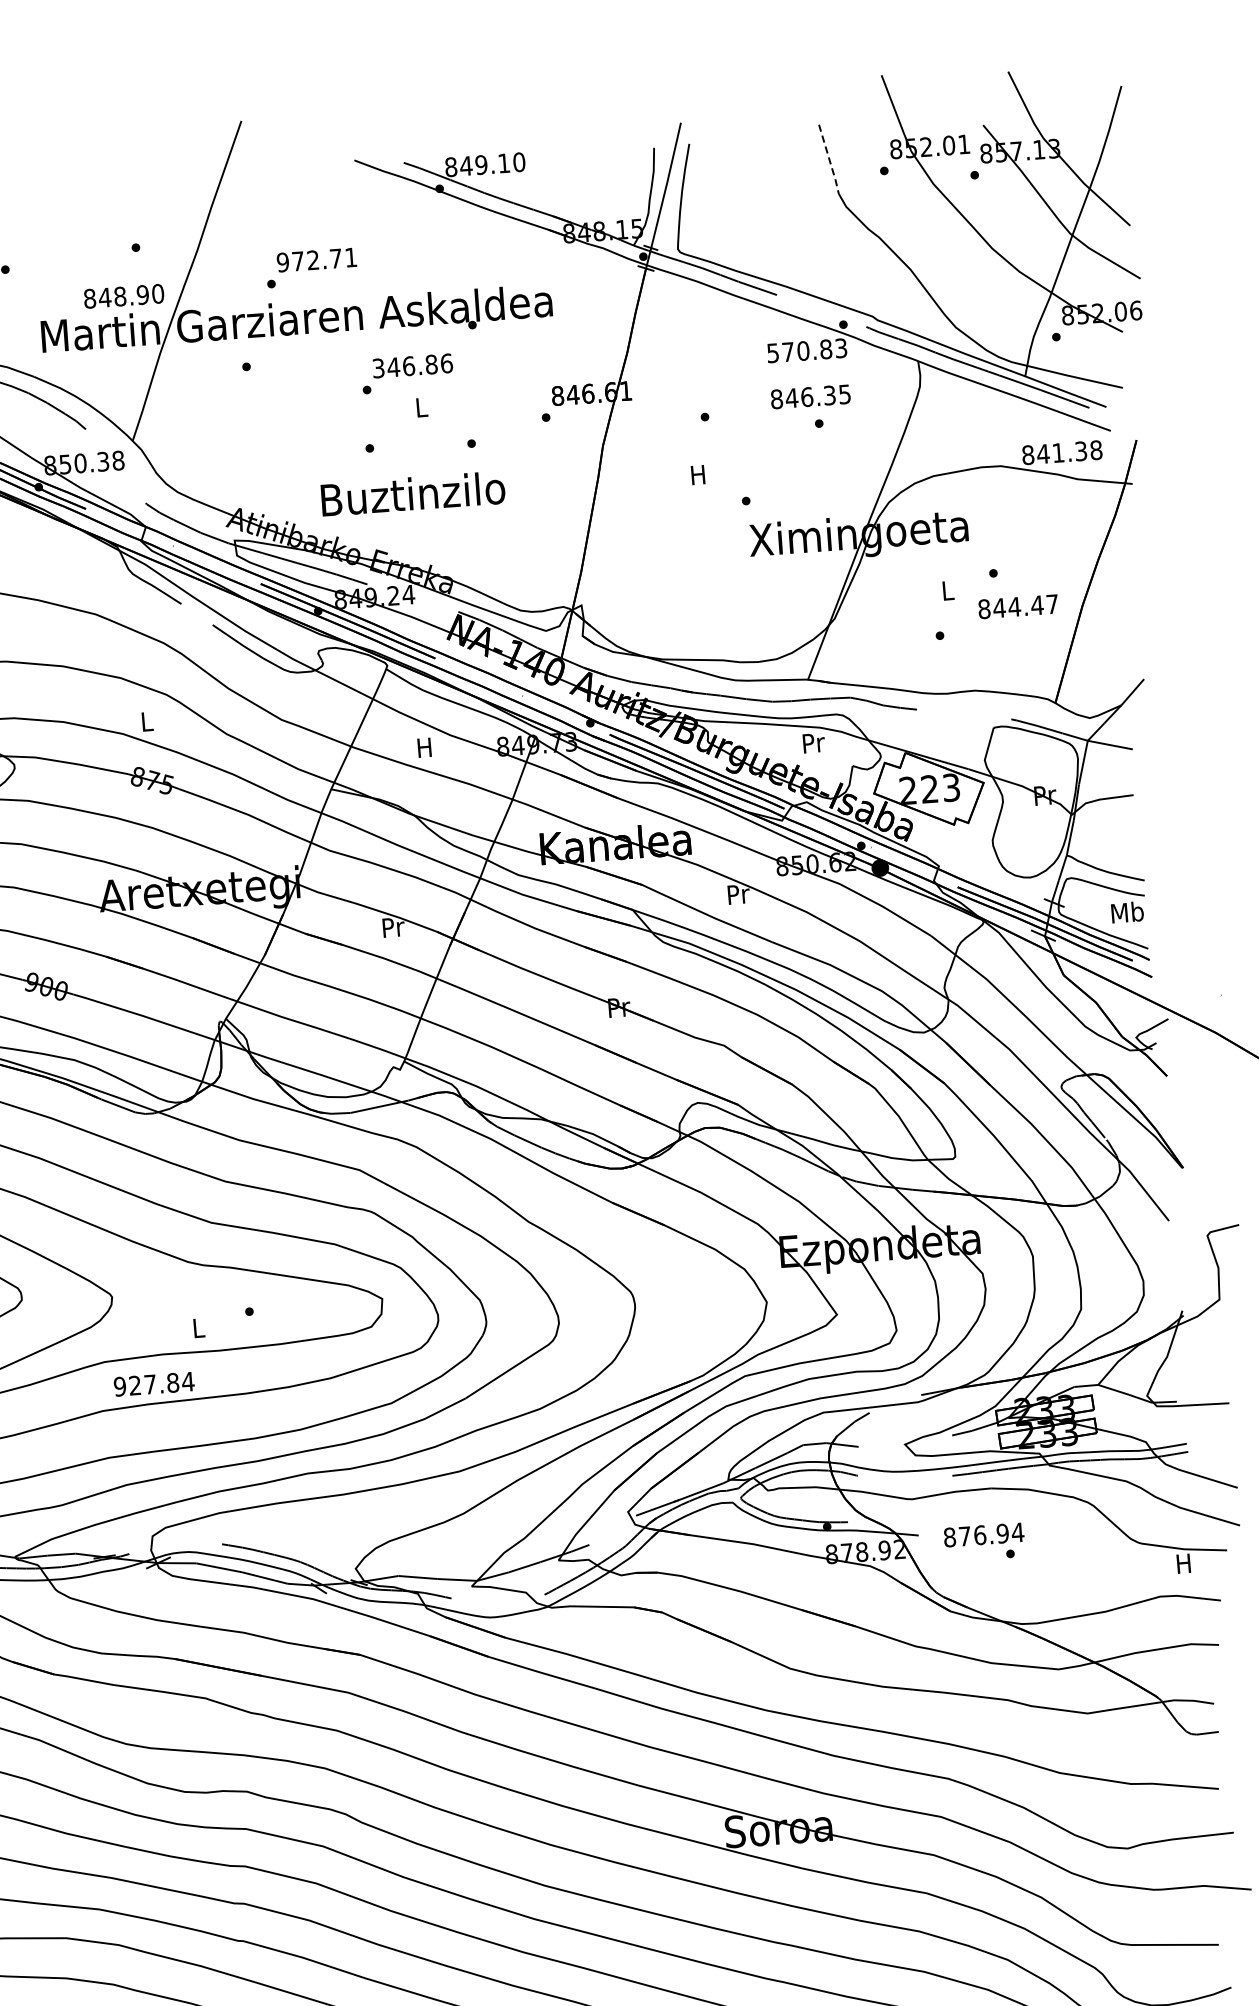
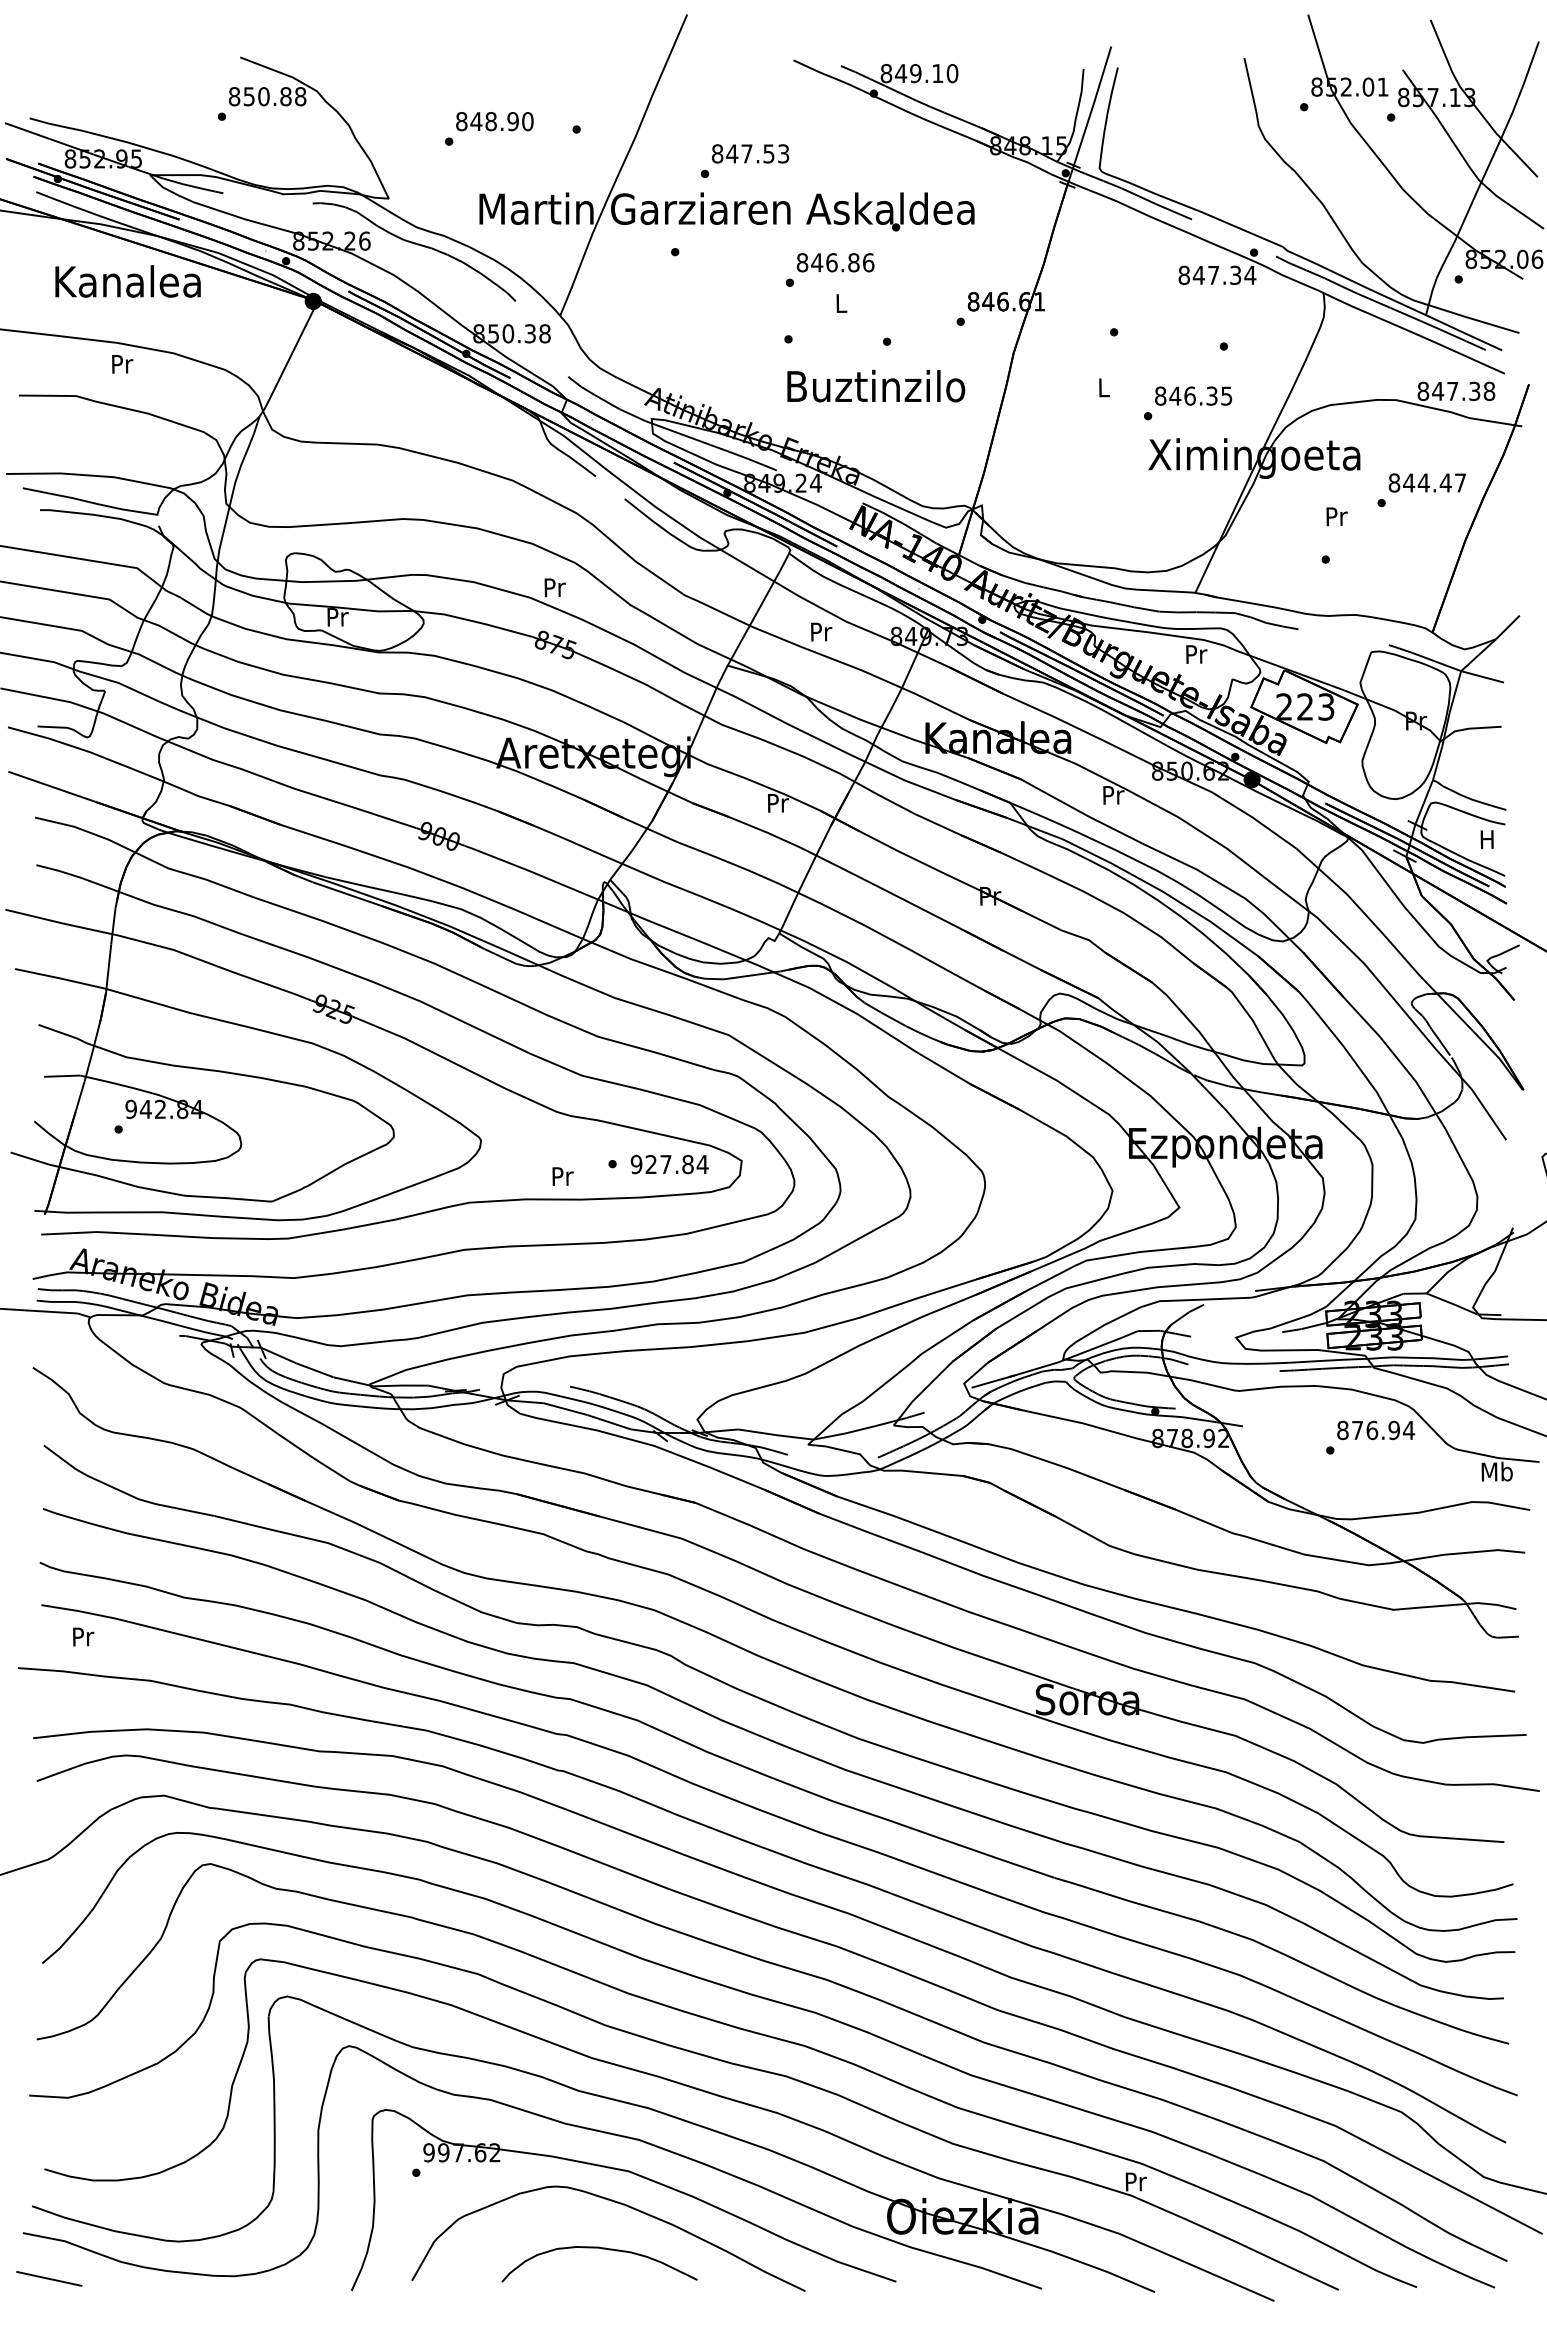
line: (830, 160) -> (1252, 93), dashed -> solid
text: (316, 259) -> (750, 153), 972.71 -> 847.53
text: (123, 296) -> (494, 121), moved
text: (807, 349) -> (1217, 274), 570.83 -> 847.34
text: (378, 368) -> (802, 262), 346.86 -> 846.86
text: (810, 396) -> (1193, 395), moved
text: (1058, 453) -> (1452, 391), 841.38 -> 847.38
text: (698, 474) -> (1103, 387), H -> L
text: (413, 494) -> (876, 386), moved
text: (947, 590) -> (1336, 516), L -> Pr
text: (1017, 606) -> (1426, 482), moved
text: (146, 721) -> (554, 587), L -> Pr
text: (425, 747) -> (821, 631), H -> Pr
text: (1127, 912) -> (1487, 839), Mb -> H
text: (198, 1328) -> (562, 1176), L -> Pr
text: (154, 1384) -> (669, 1164), moved
text: (983, 1535) -> (1375, 1430), moved
text: (1183, 1563) -> (1496, 1471), H -> Mb

